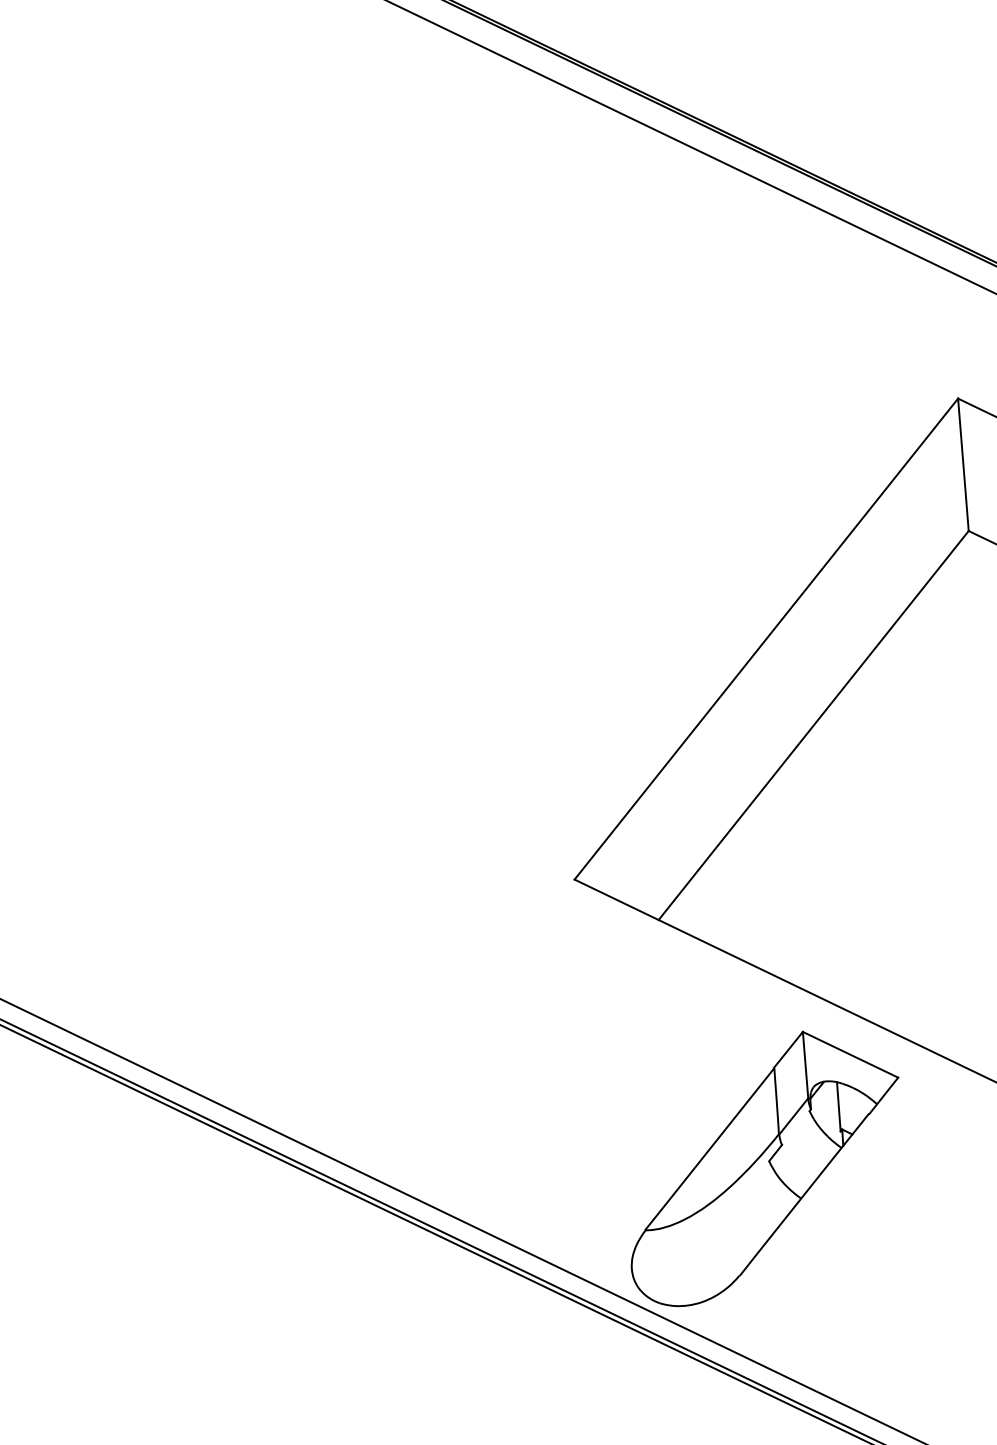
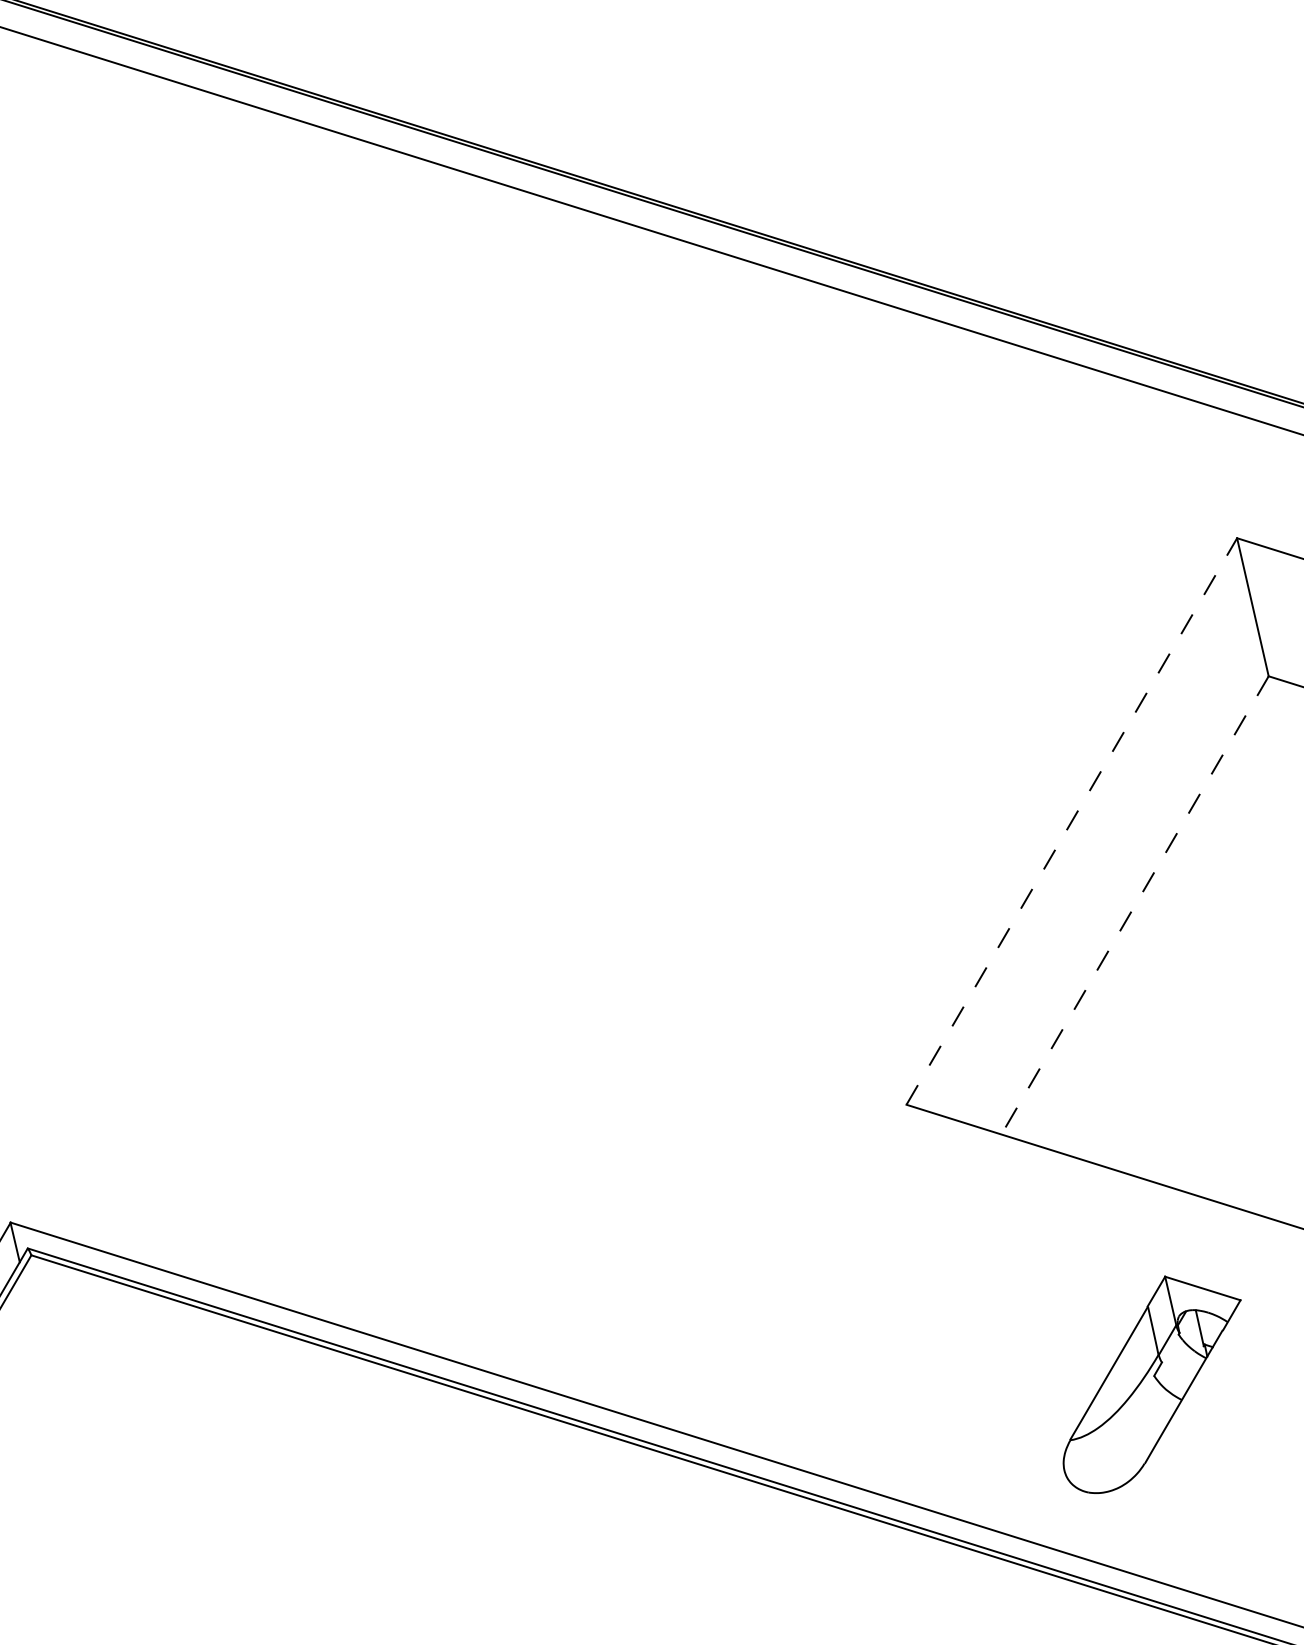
line: (766, 639) -> (1071, 821), solid -> dashed
line: (813, 725) -> (1134, 905), solid -> dashed
part: (764, 1172) -> (1151, 1384), size x0.7

